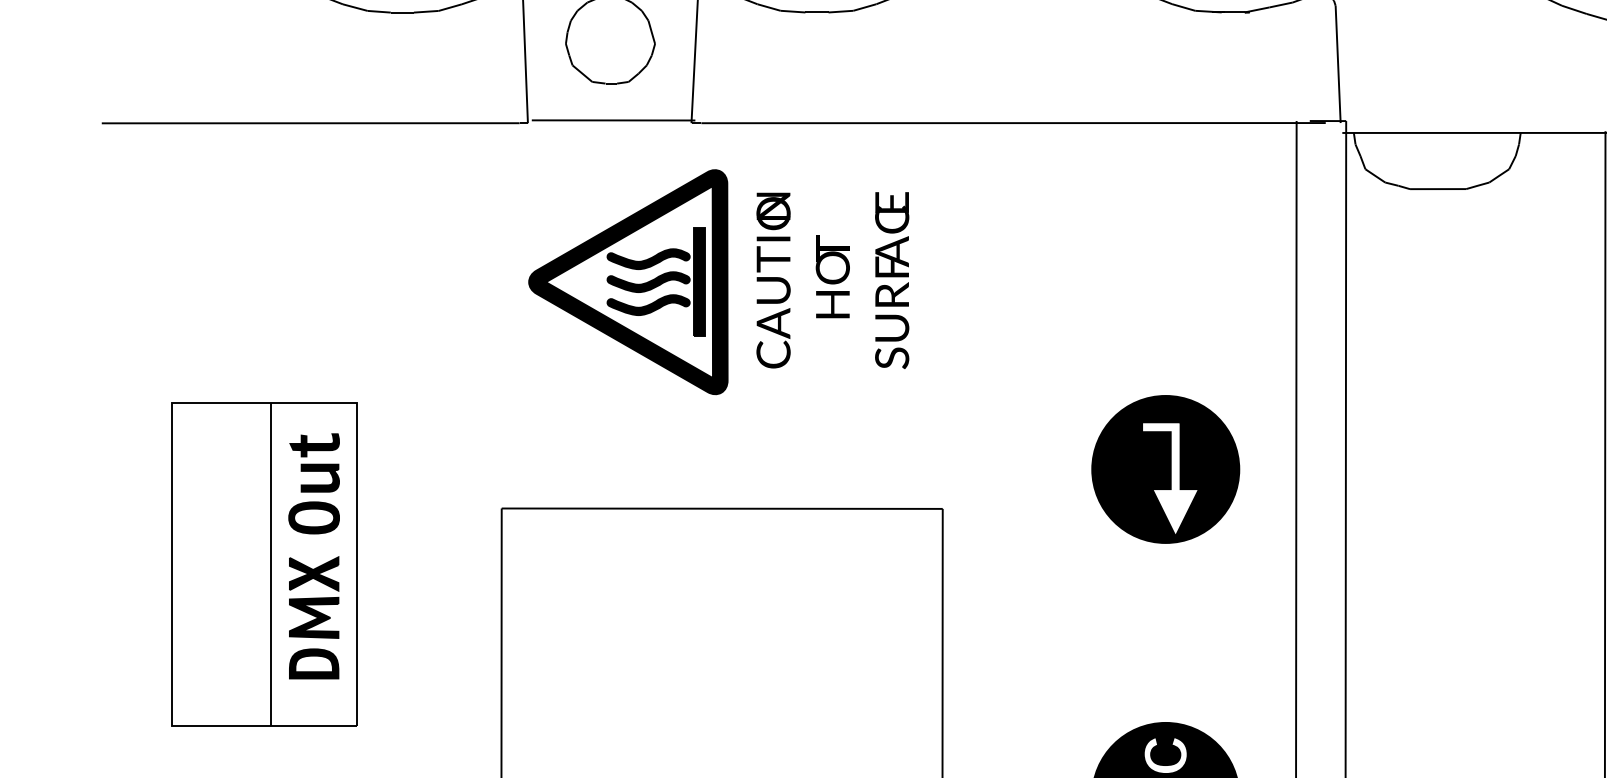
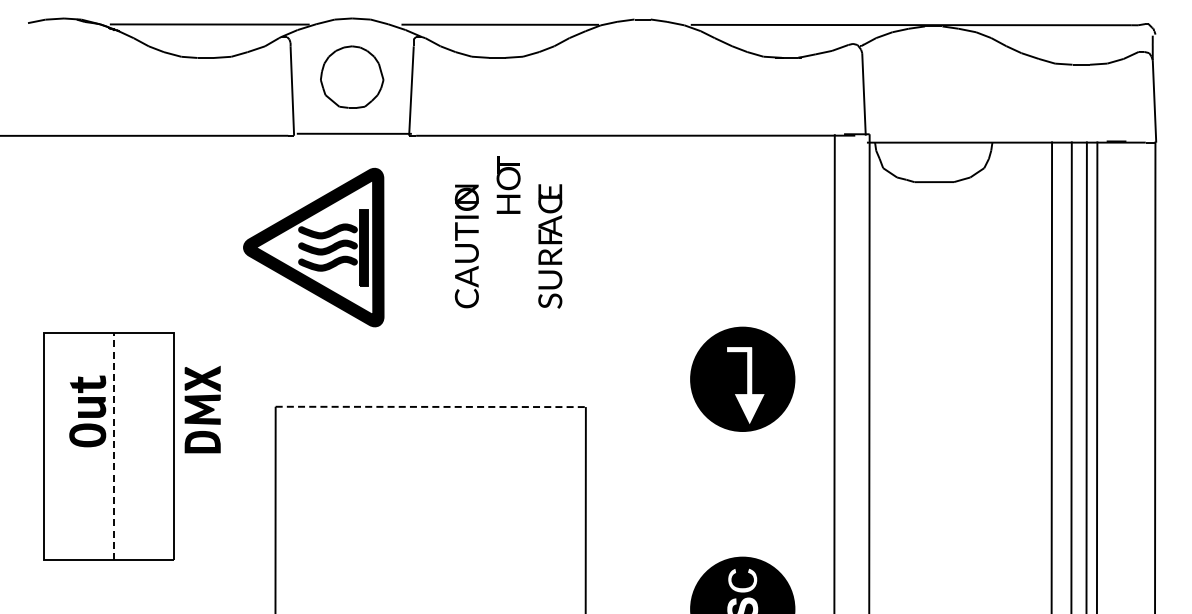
text: (832, 276) -> (508, 184), moved
part: (628, 282) -> (313, 247), moved
part: (313, 483) -> (87, 411), moved
line: (723, 508) -> (431, 406), solid -> dashed
line: (271, 564) -> (113, 446), solid -> dashed
part: (313, 617) -> (202, 409), moved

